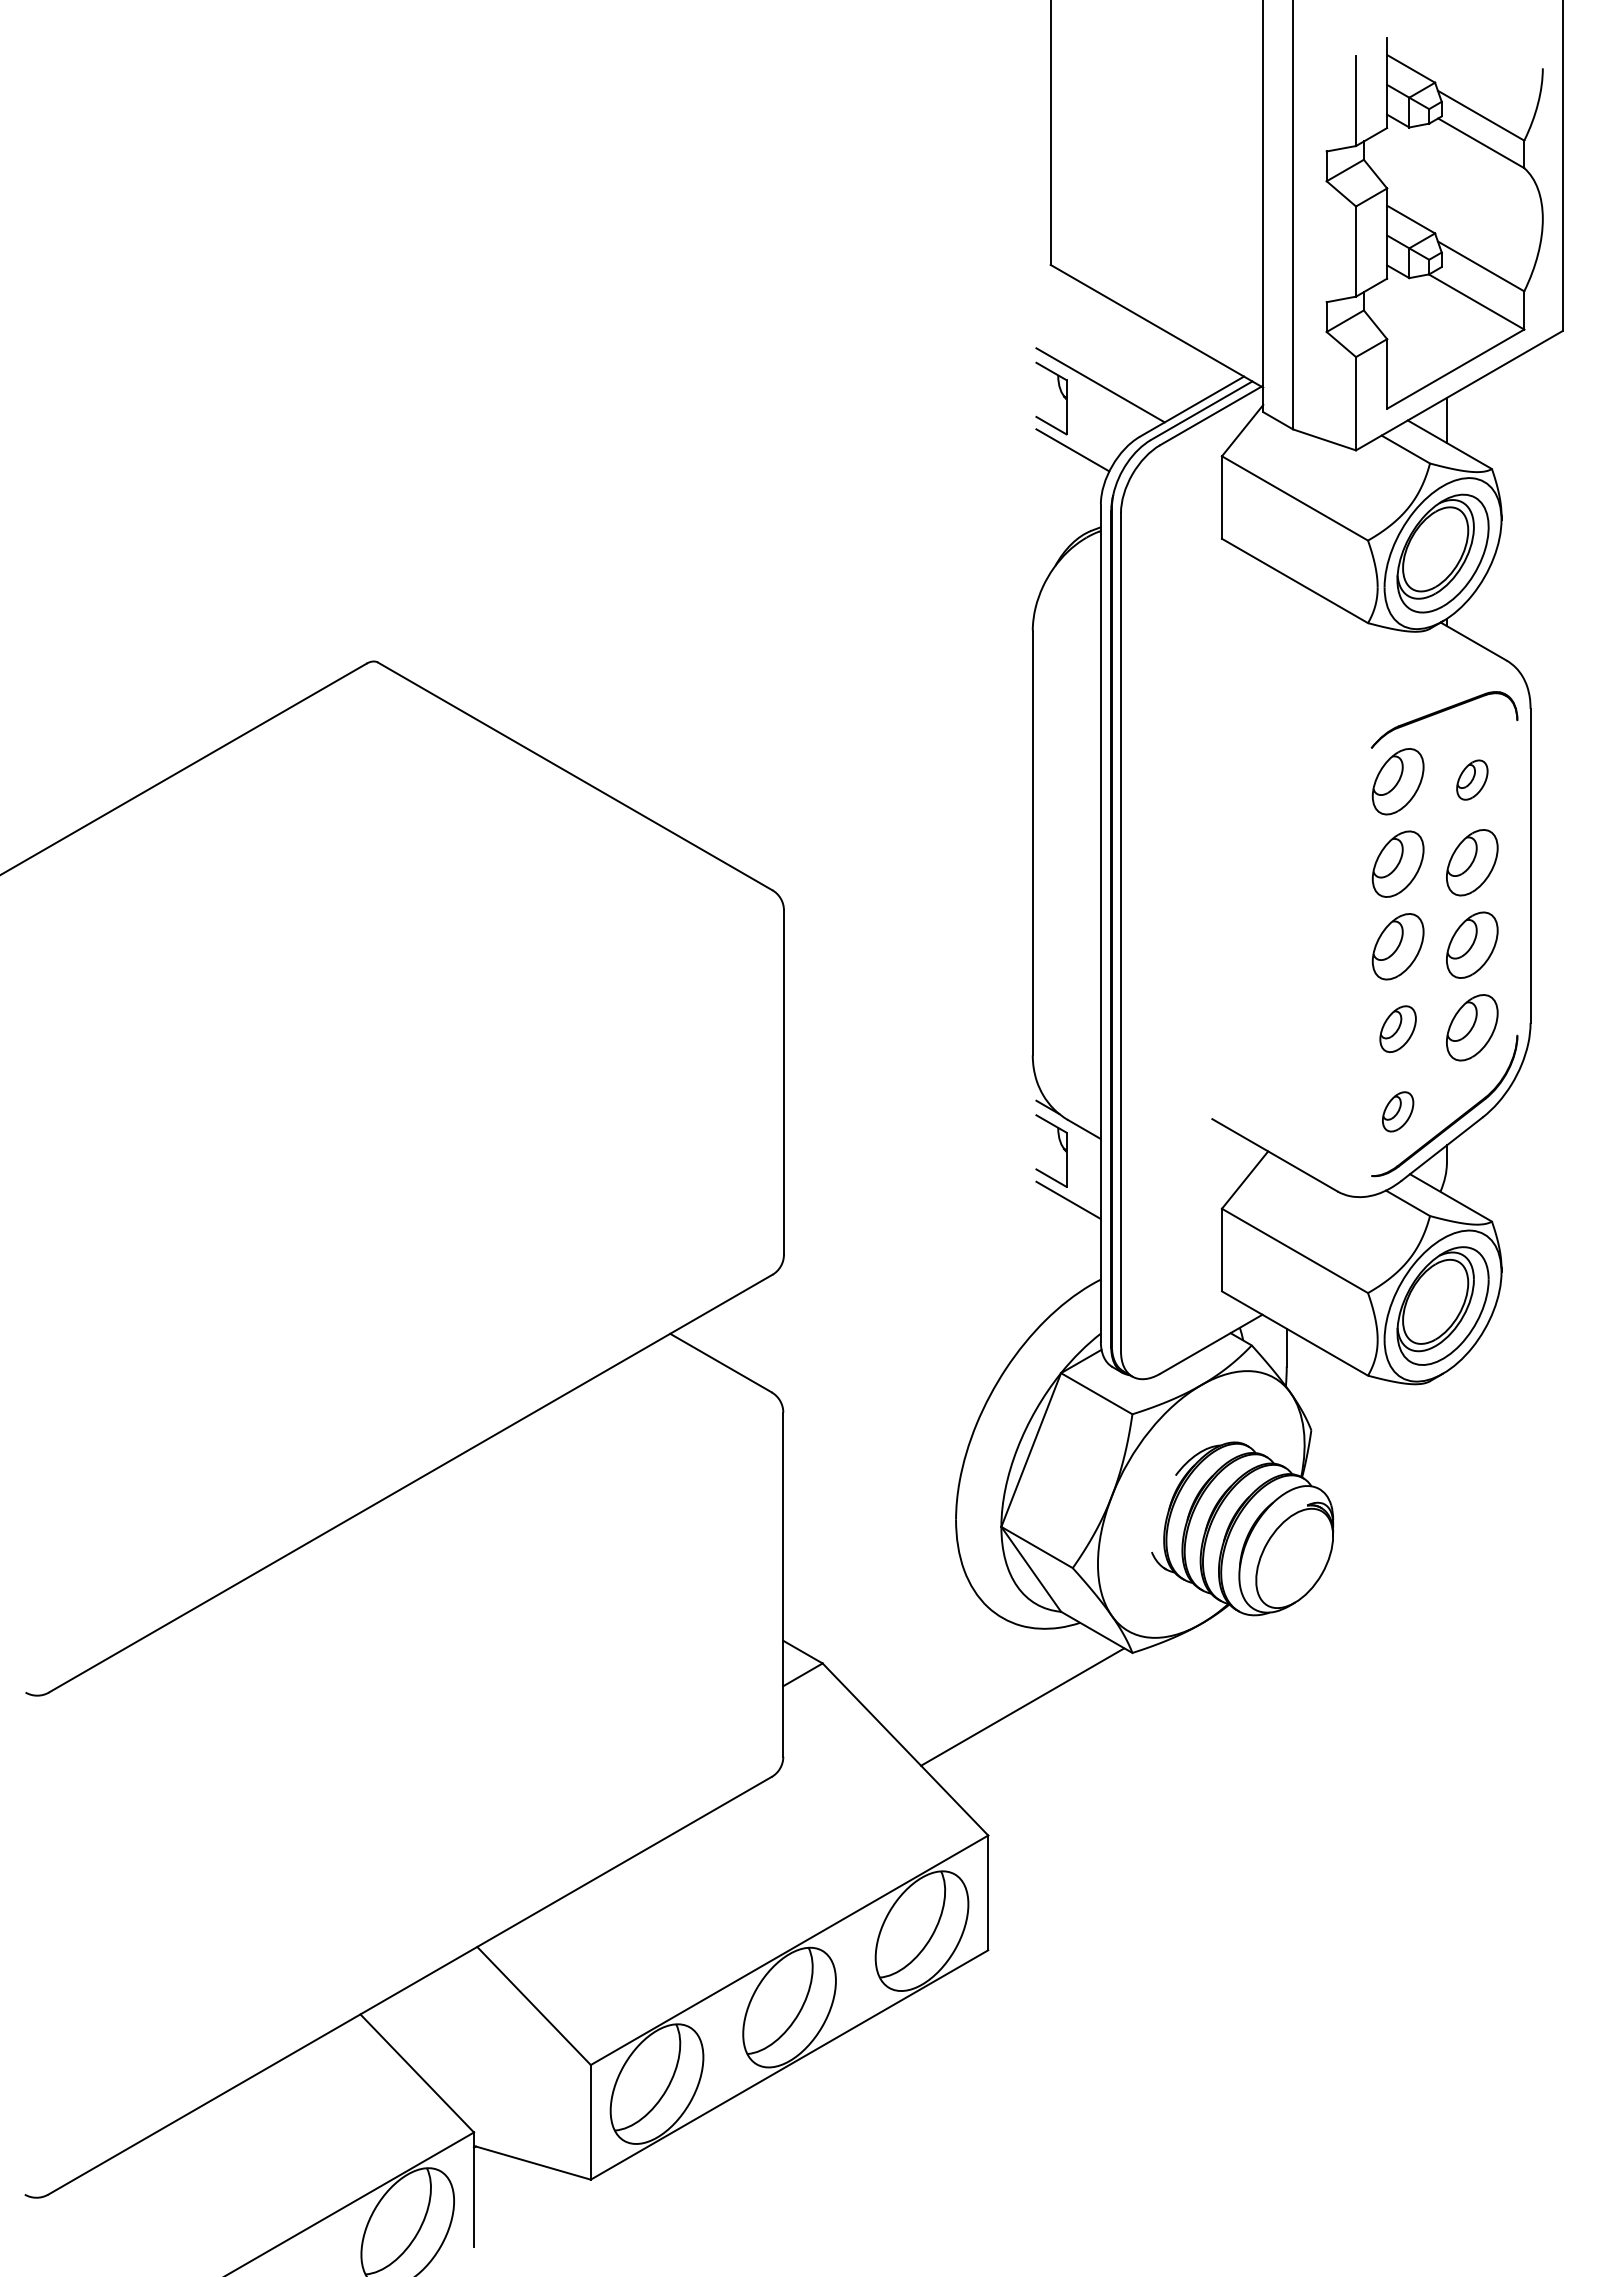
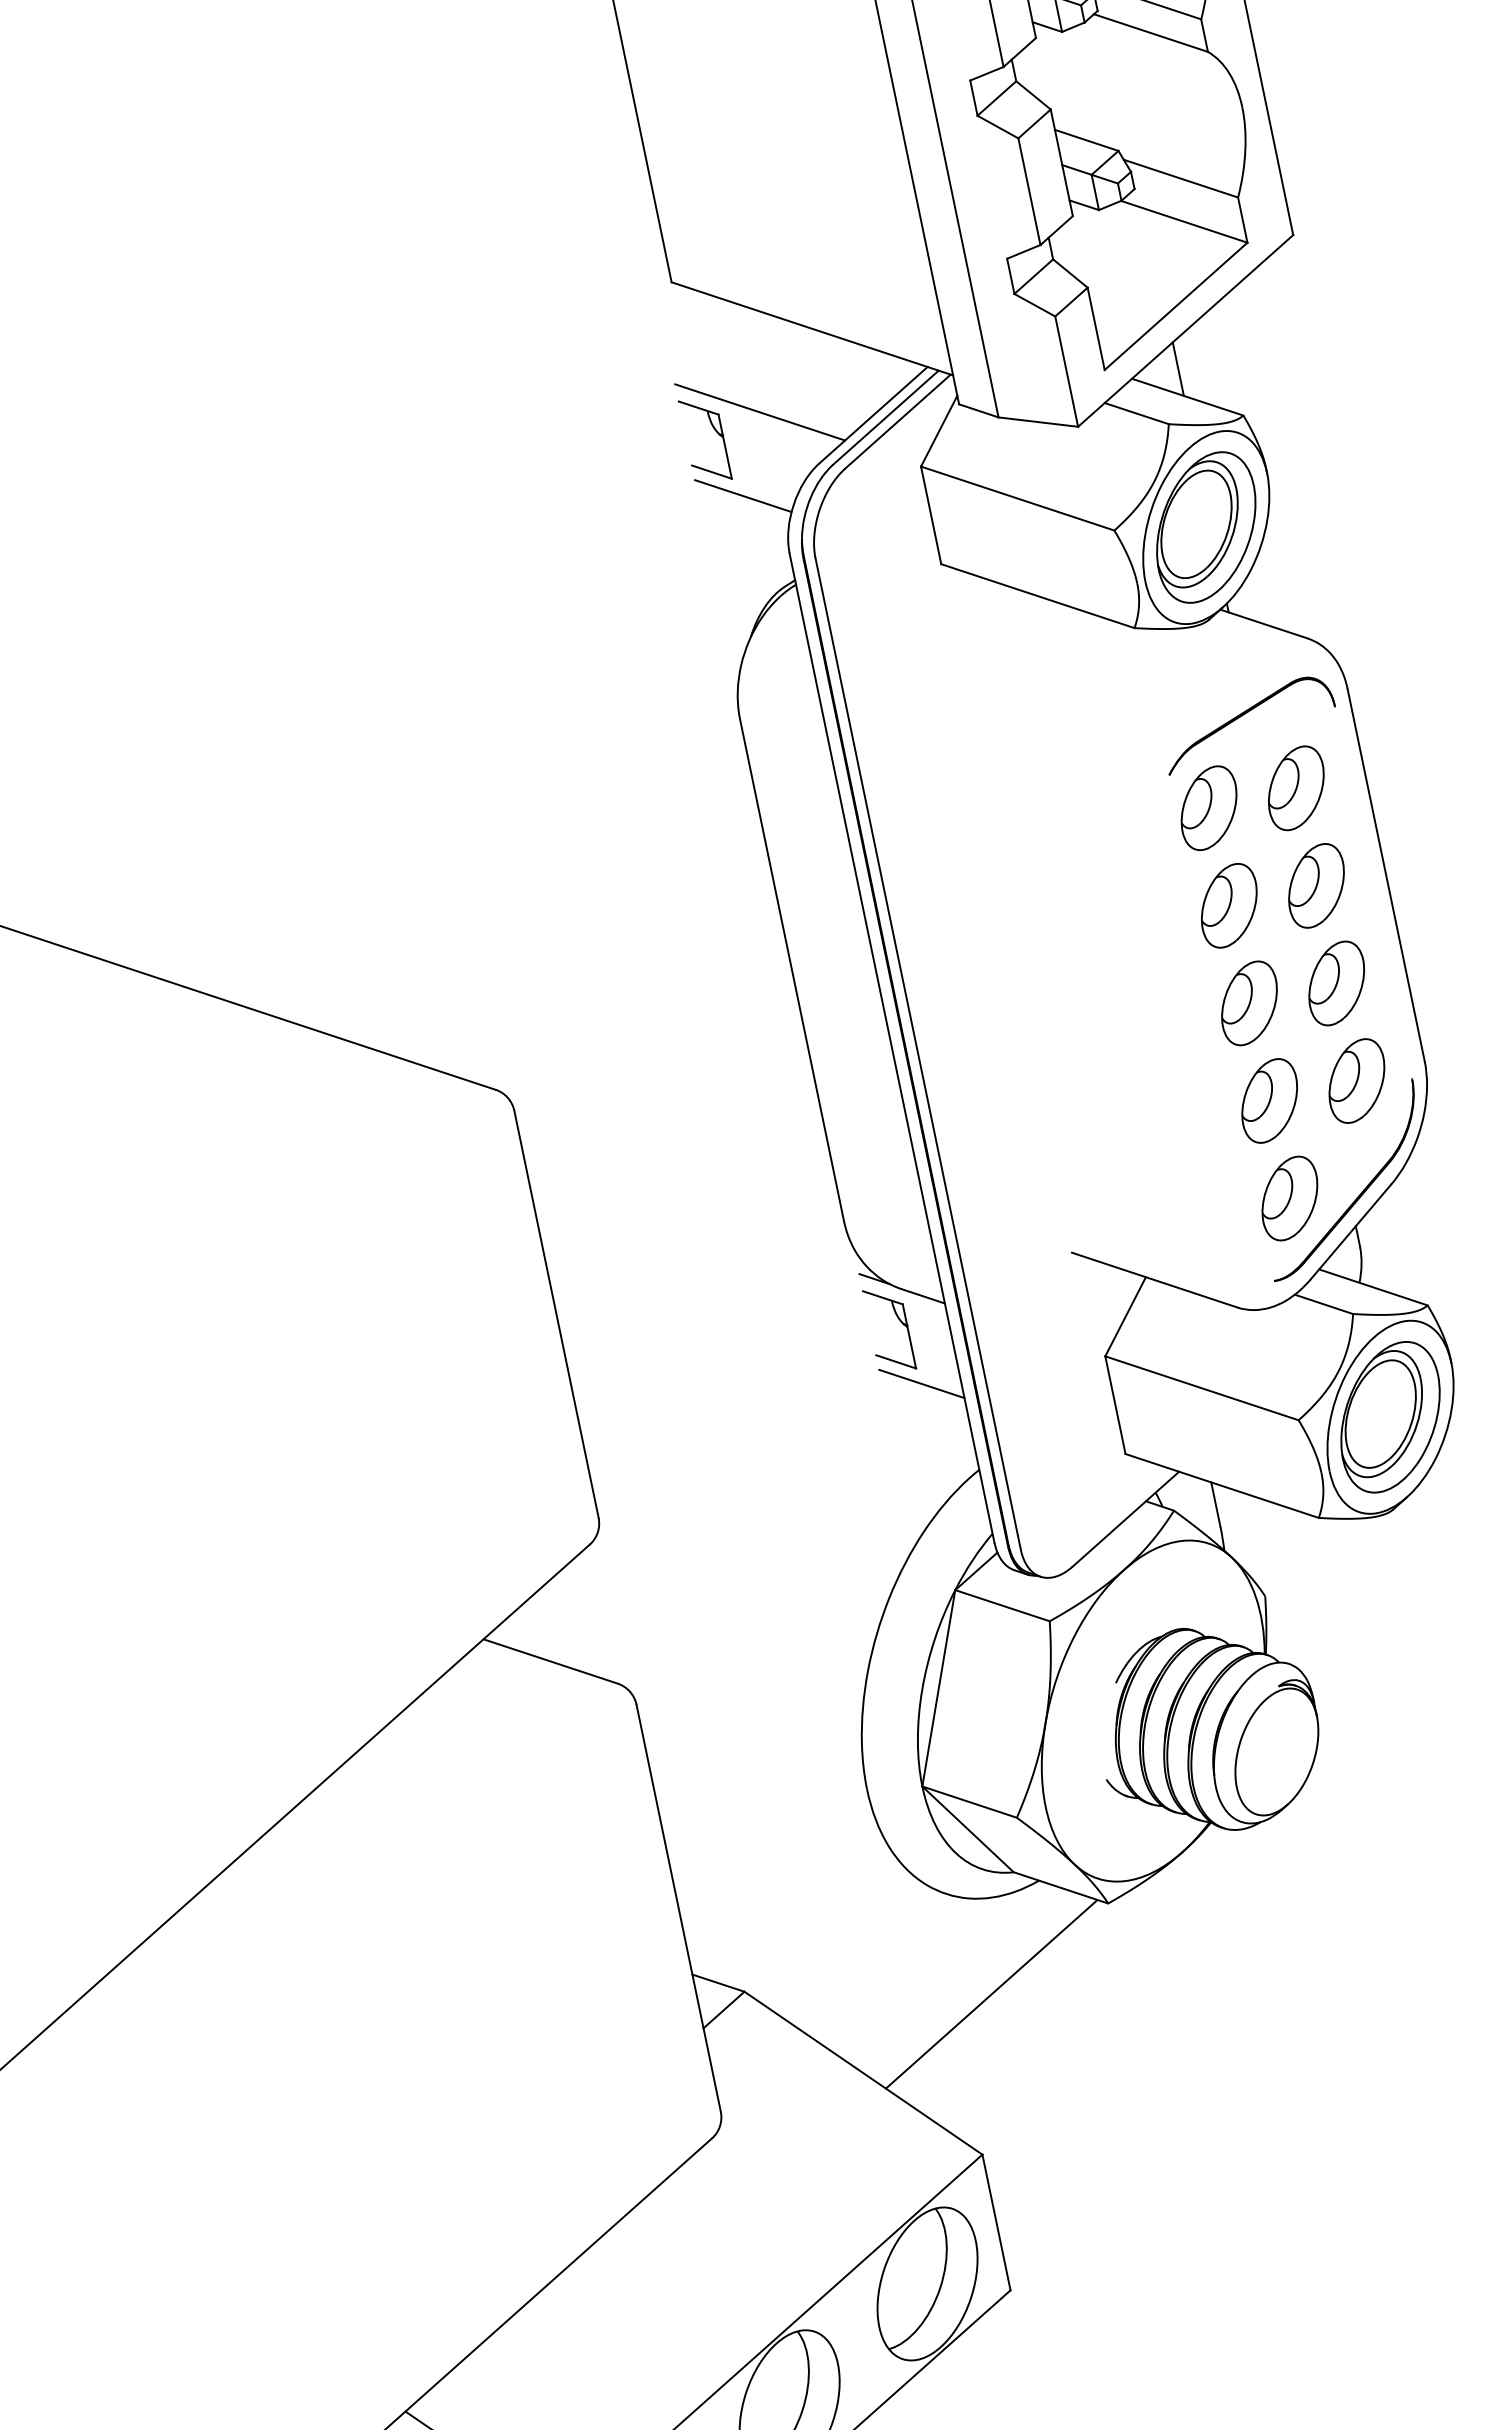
part: (1472, 779) -> (1296, 787), size x1.67
part: (1397, 1028) -> (1268, 1100), size x1.43
part: (1397, 1111) -> (1289, 1198), size x1.67

